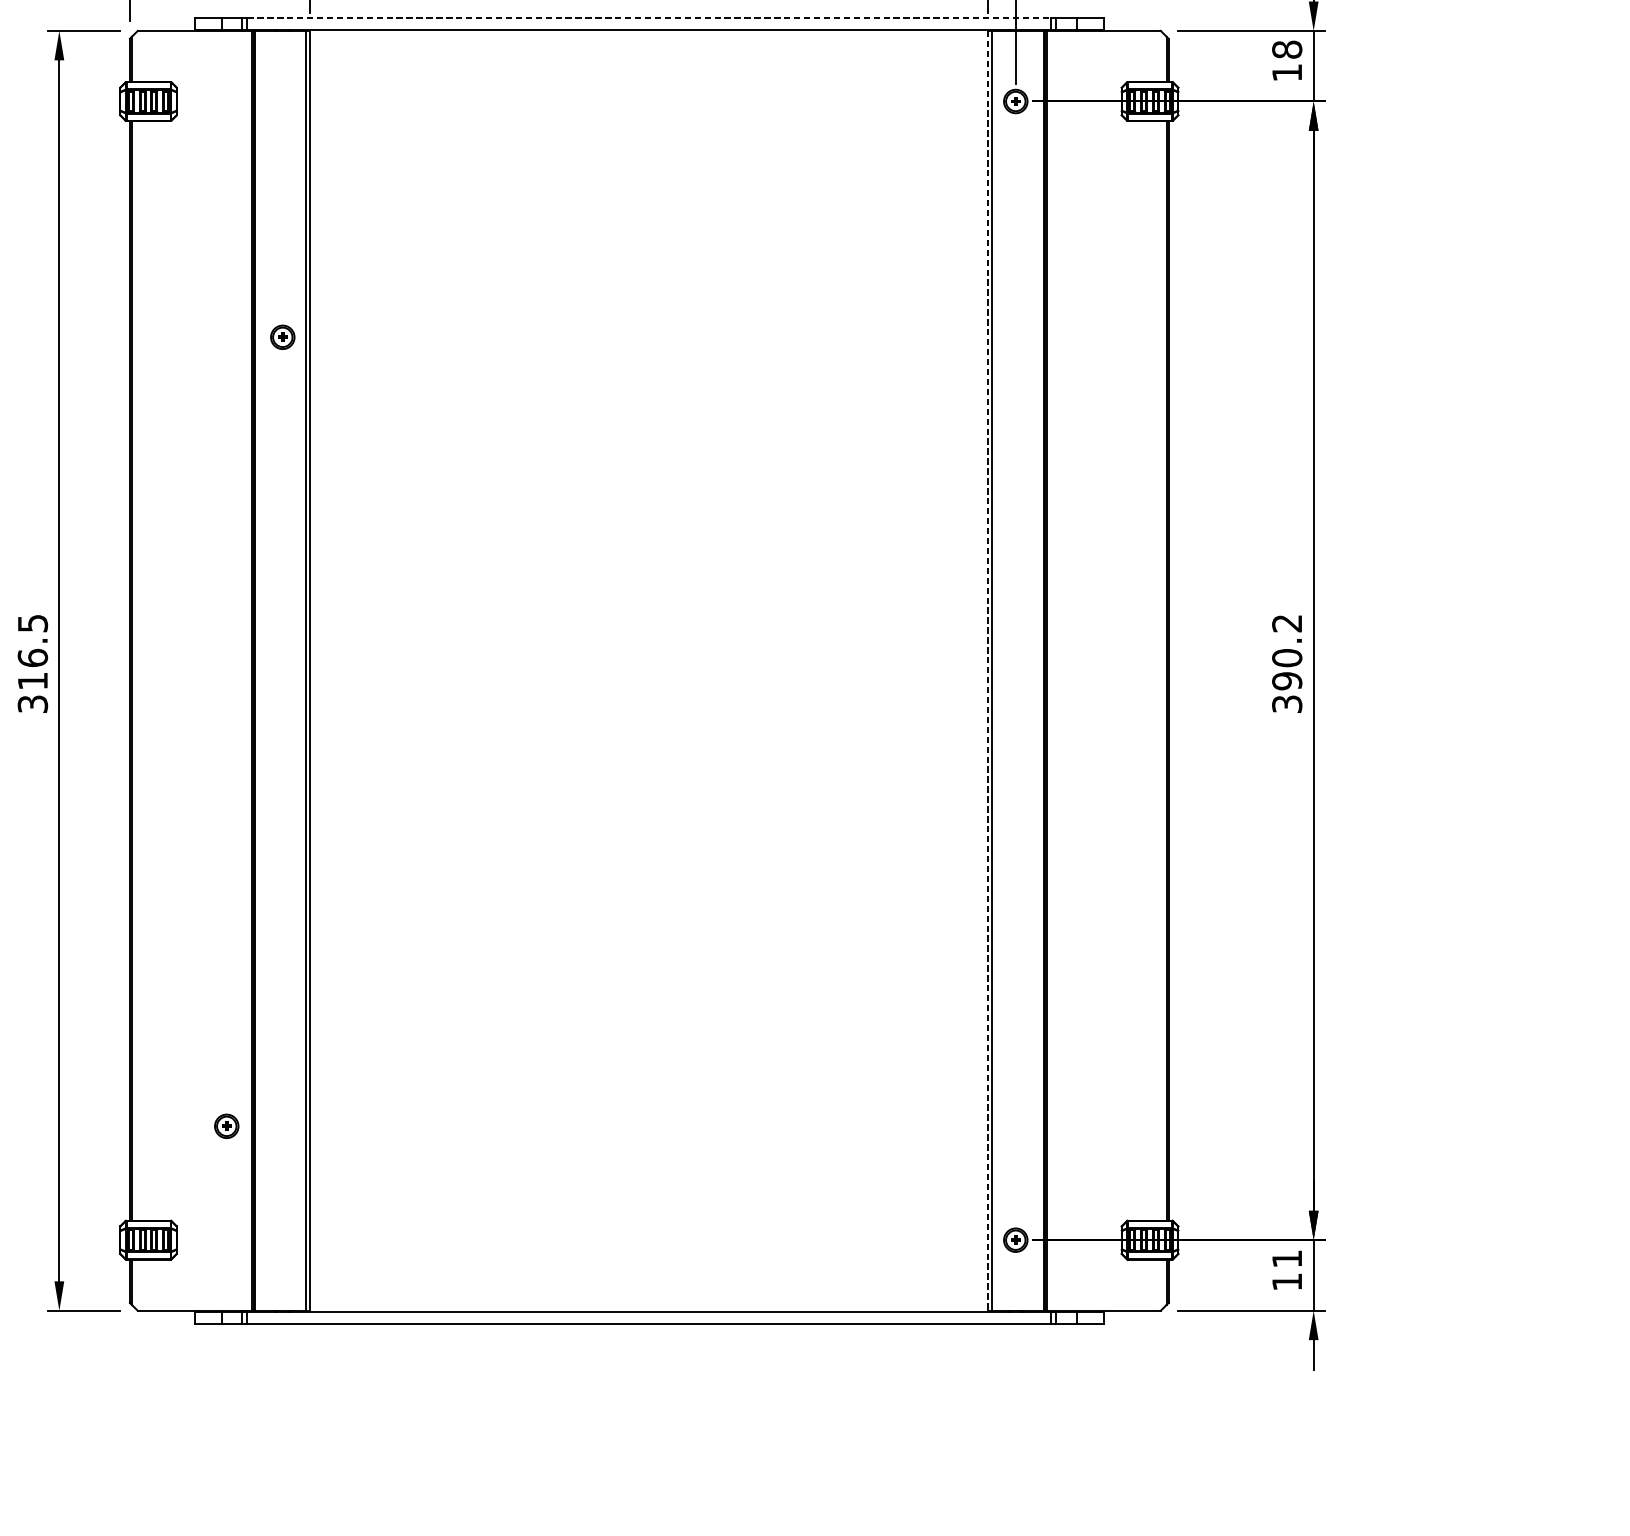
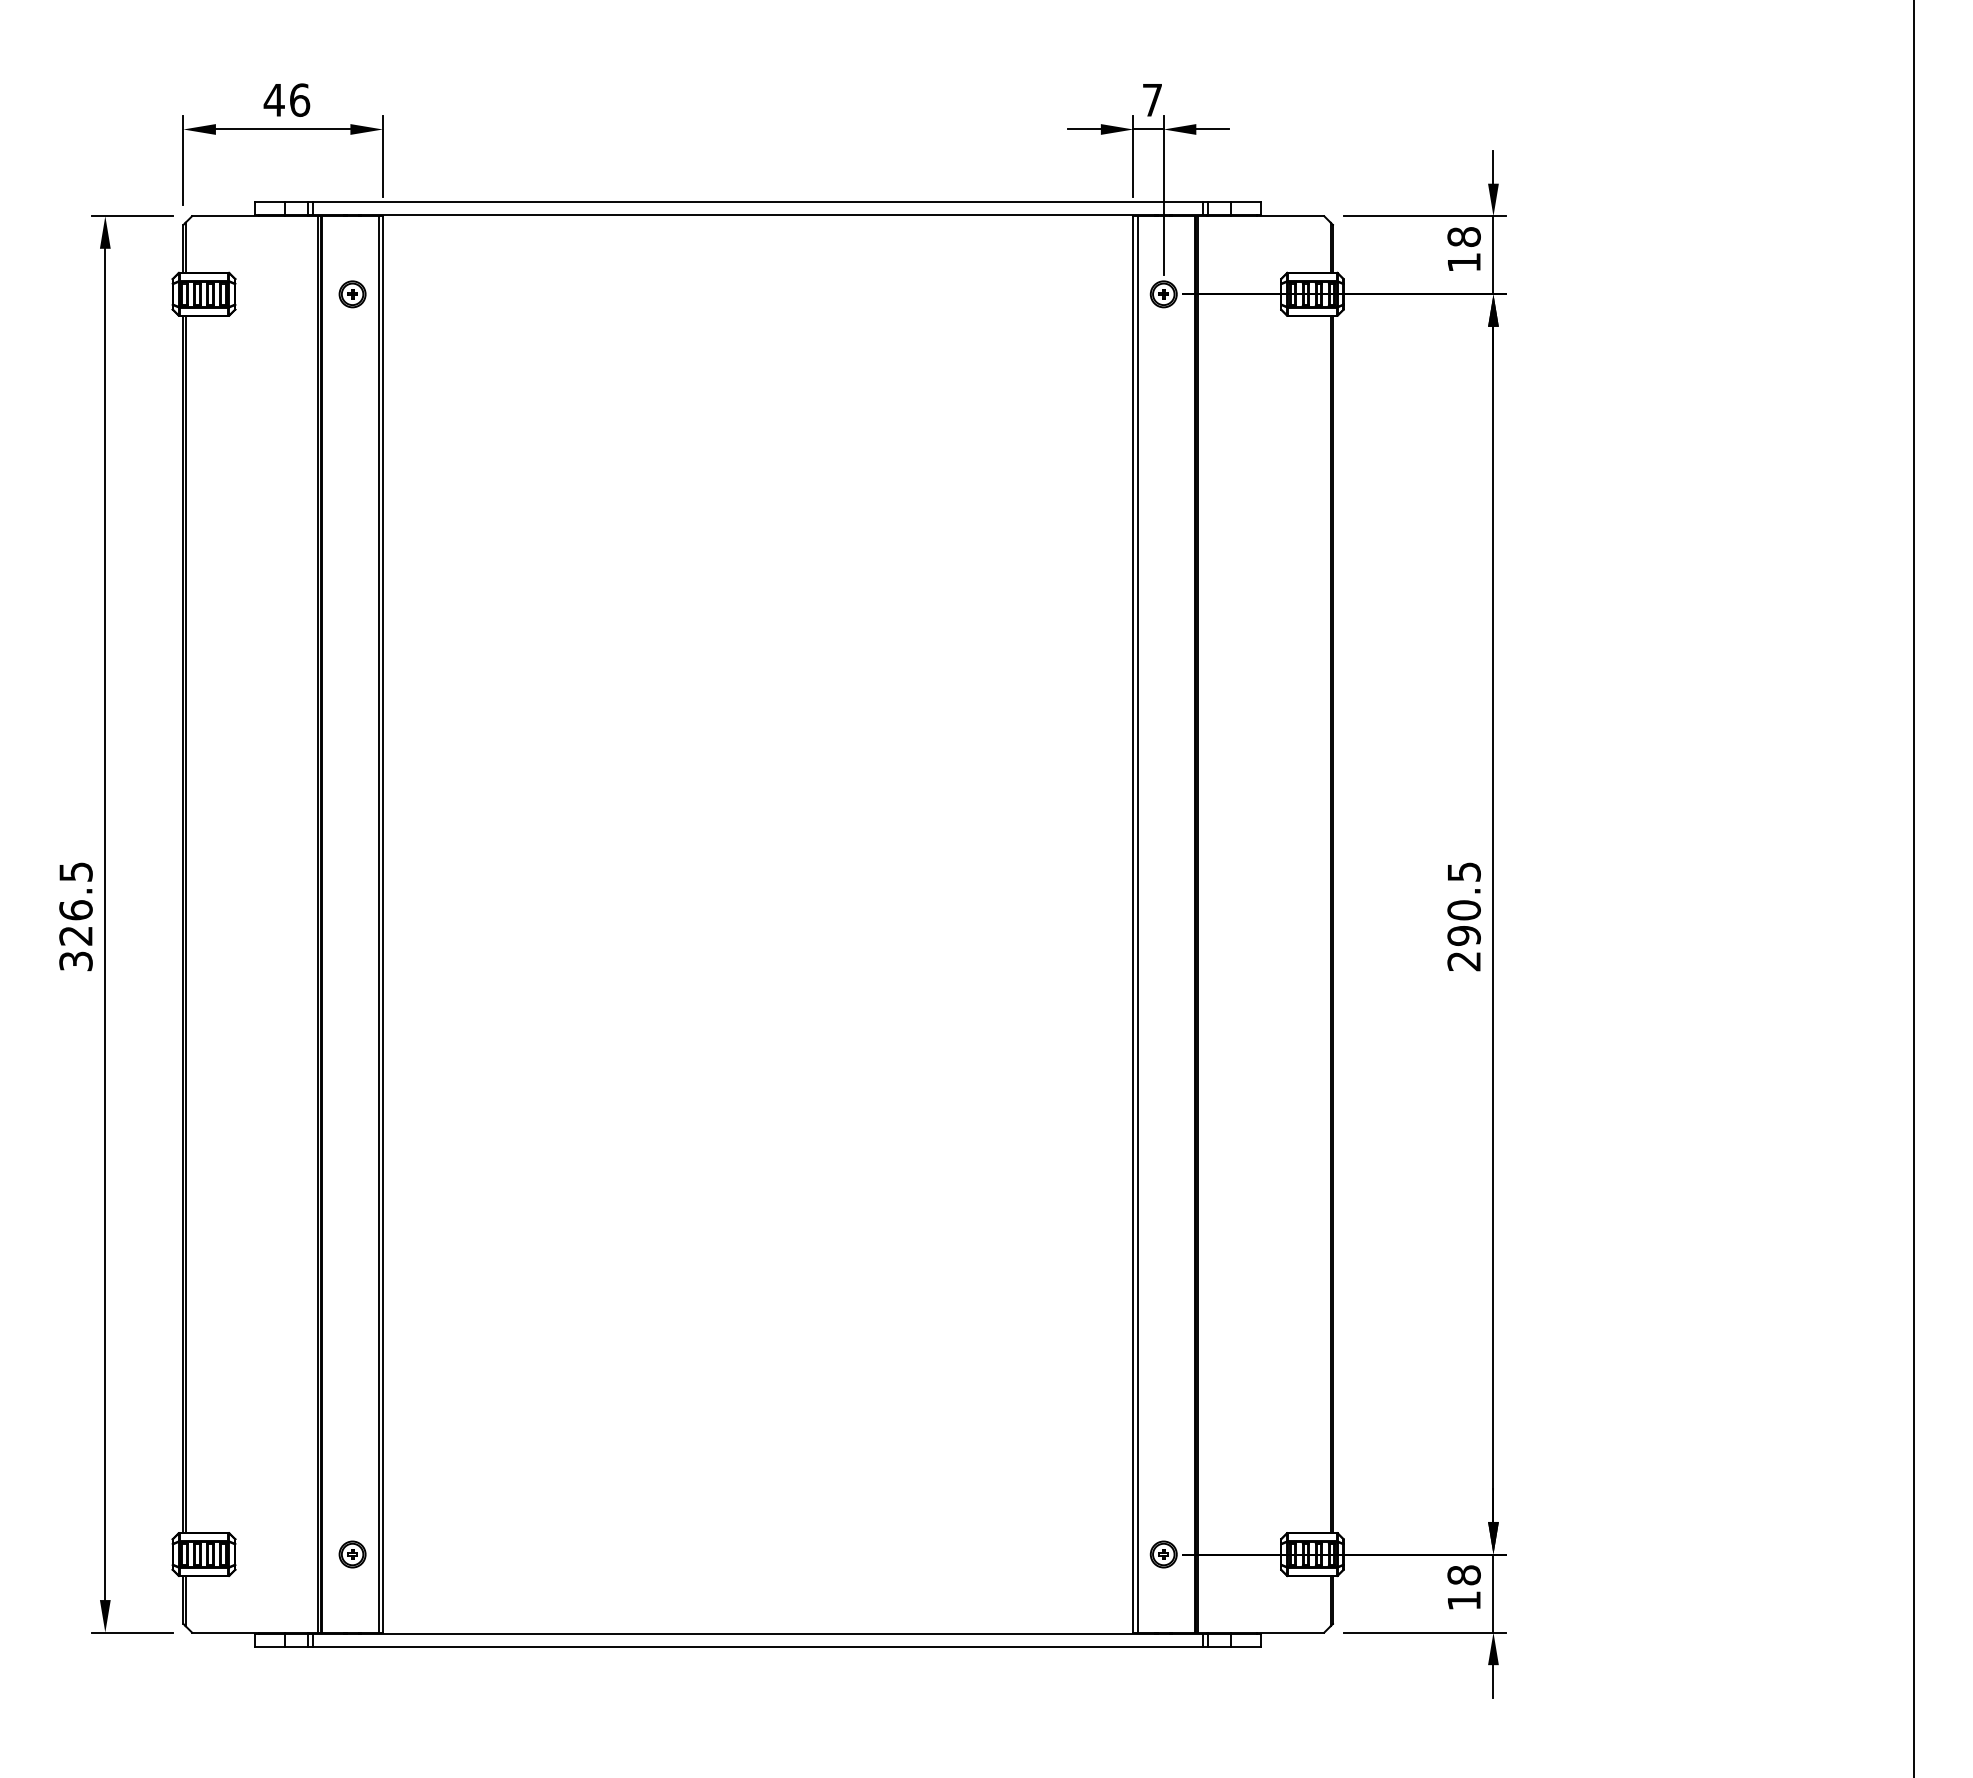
line: (649, 18) -> (758, 202), dashed -> solid
part: (282, 337) -> (352, 294), moved
text: (1286, 663) -> (1463, 916), 390.2 -> 290.5
line: (988, 670) -> (1133, 924), dashed -> solid
text: (32, 680) -> (75, 935), 316.5 -> 326.5
part: (226, 1126) -> (352, 1554), moved
text: (1286, 1259) -> (1463, 1575), 11 -> 18

